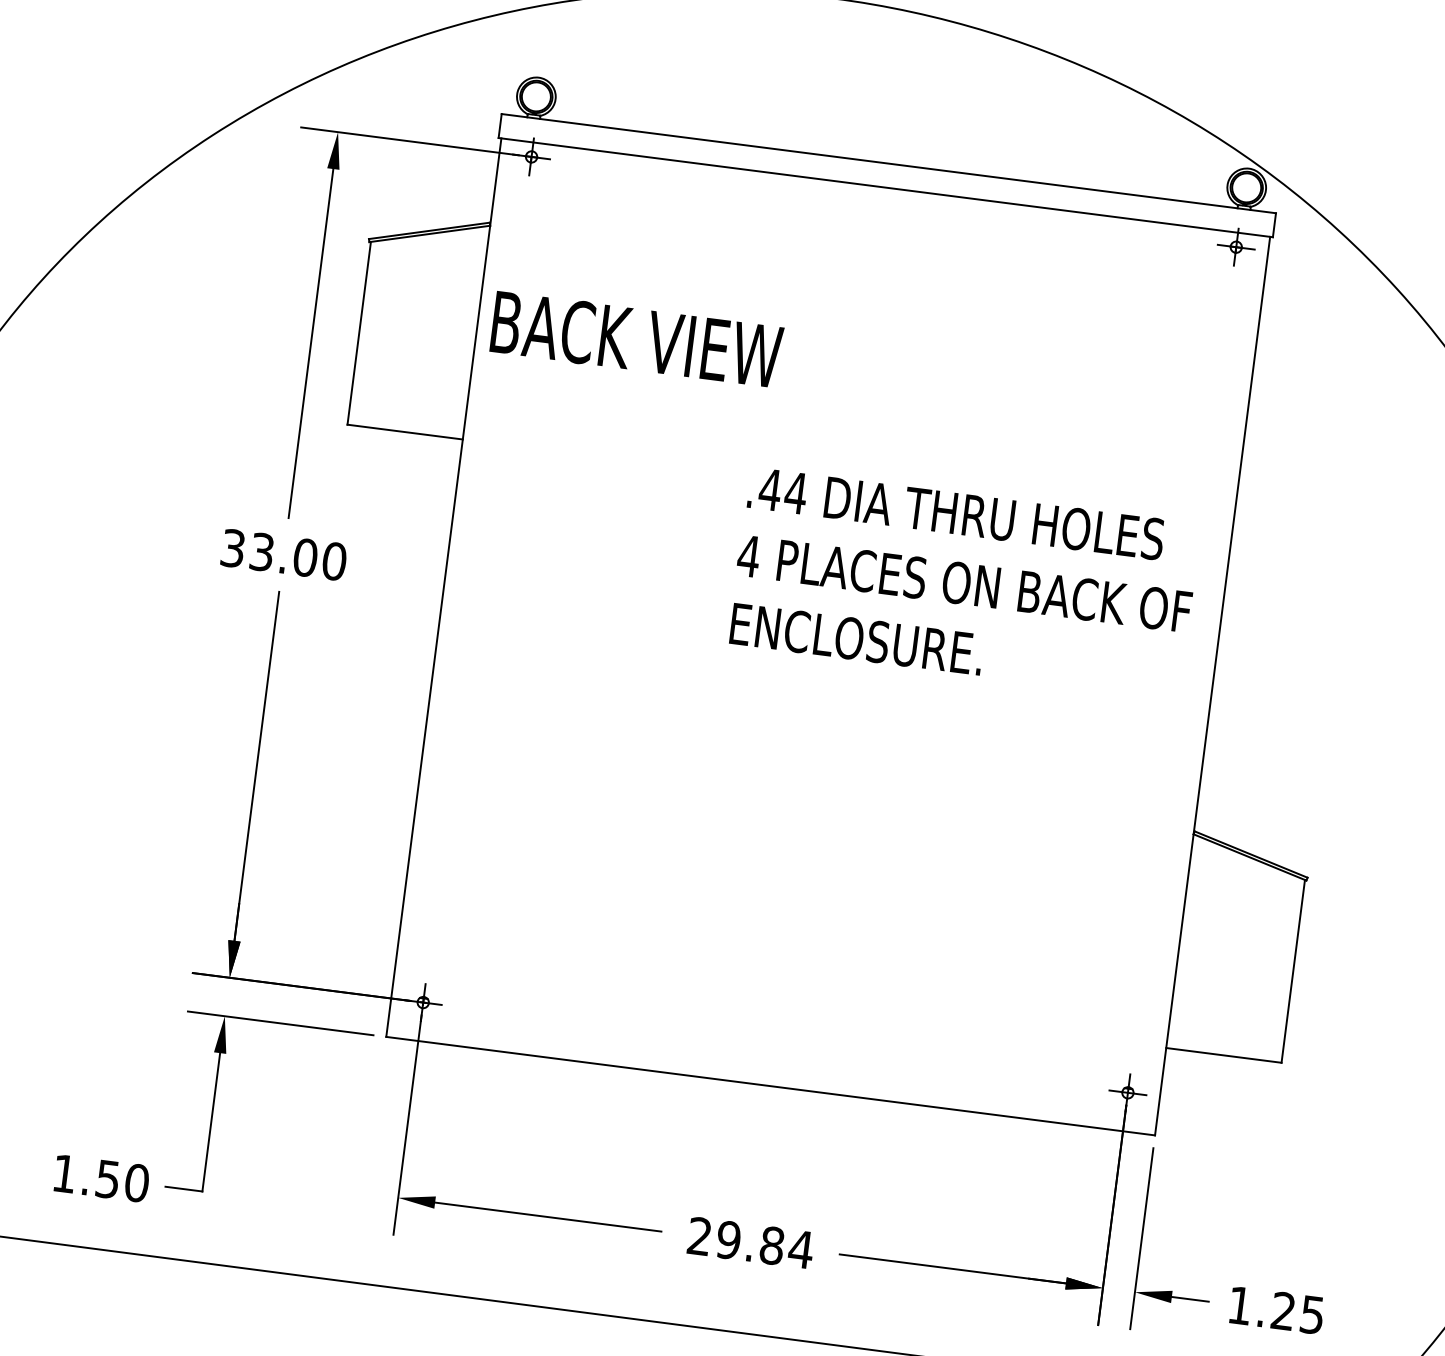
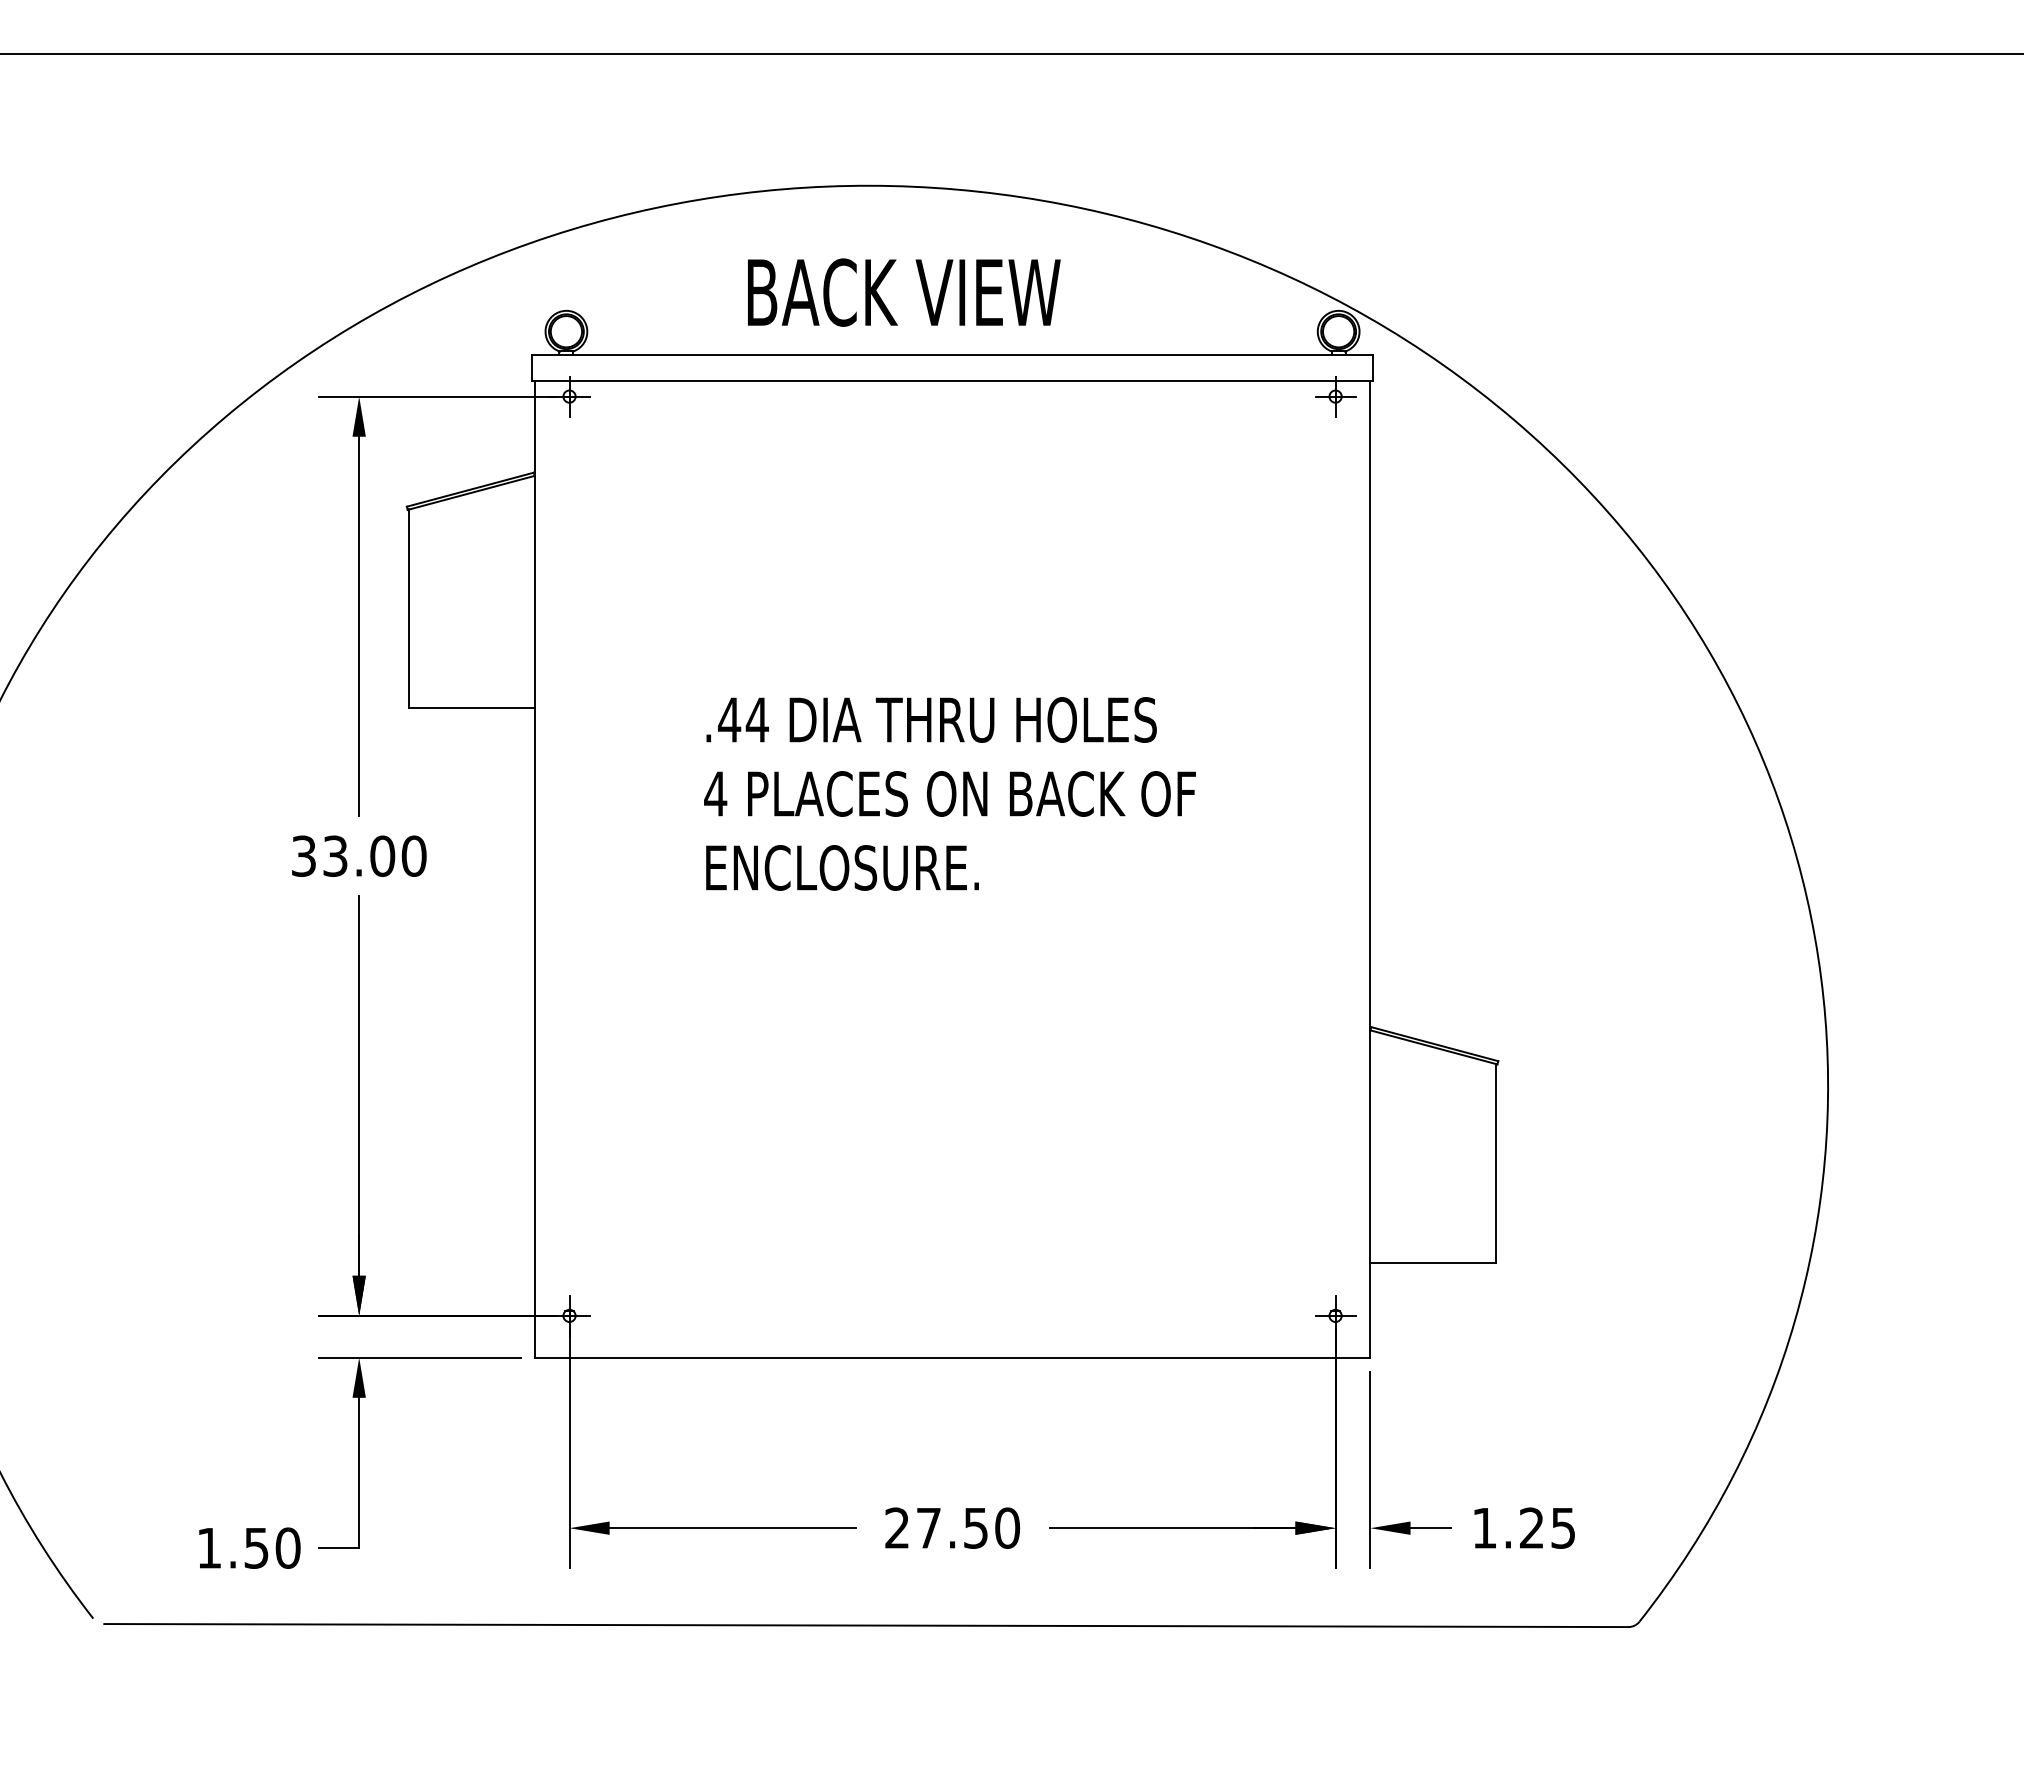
text: (637, 339) -> (904, 292), moved
text: (964, 583) -> (949, 793), moved
text: (765, 1244) -> (968, 1527), 29.84 -> 27.50

